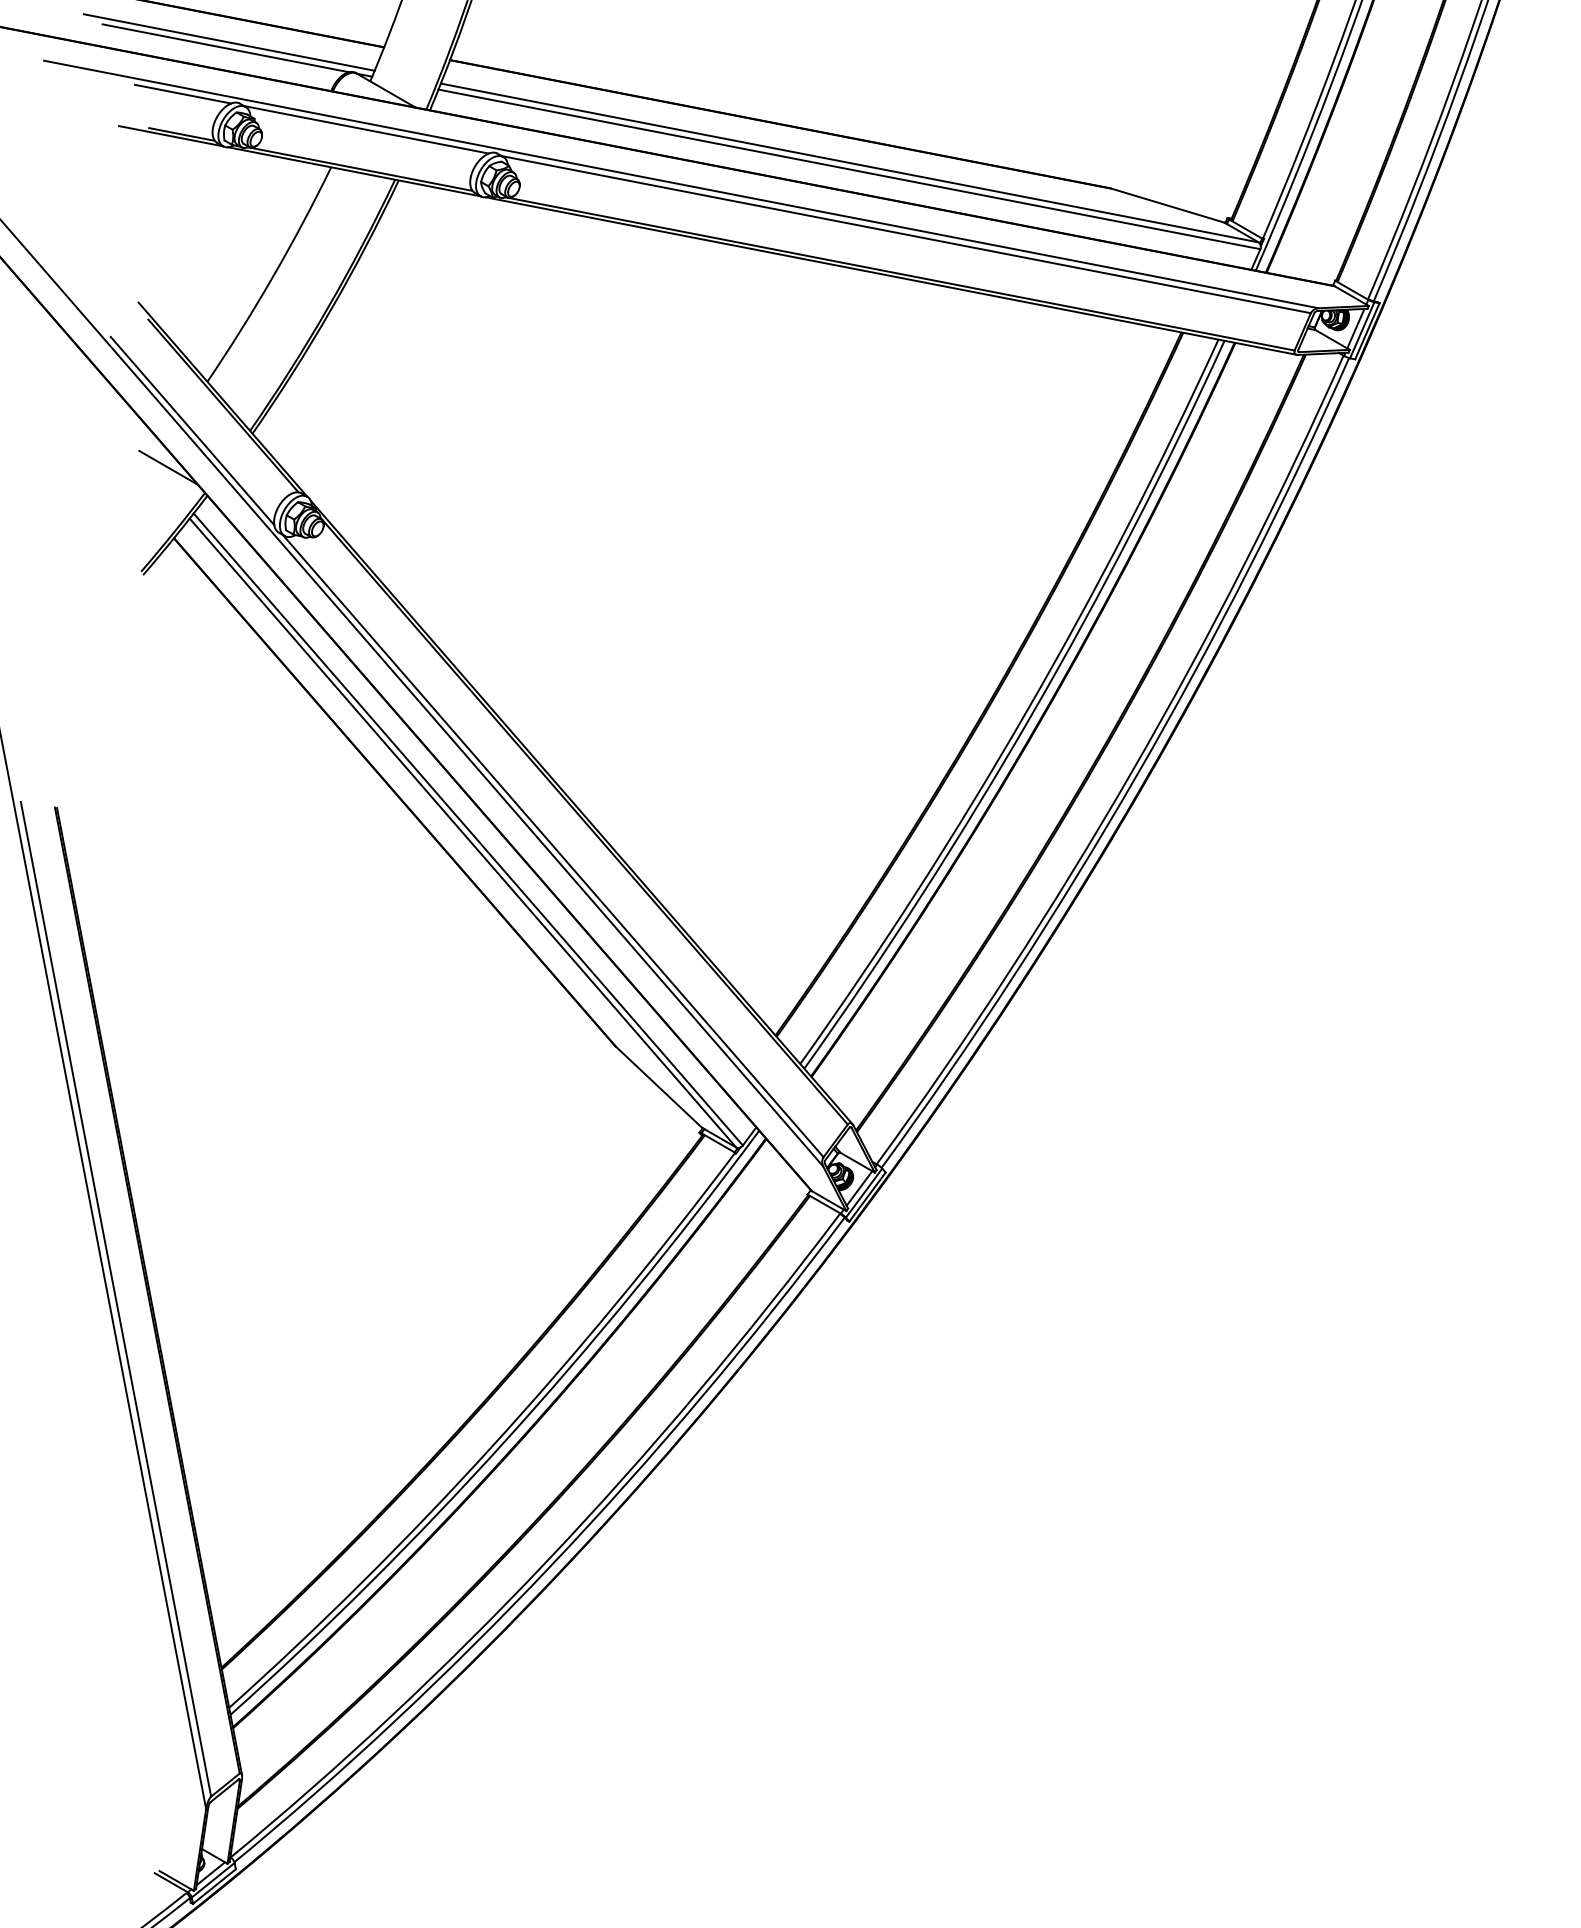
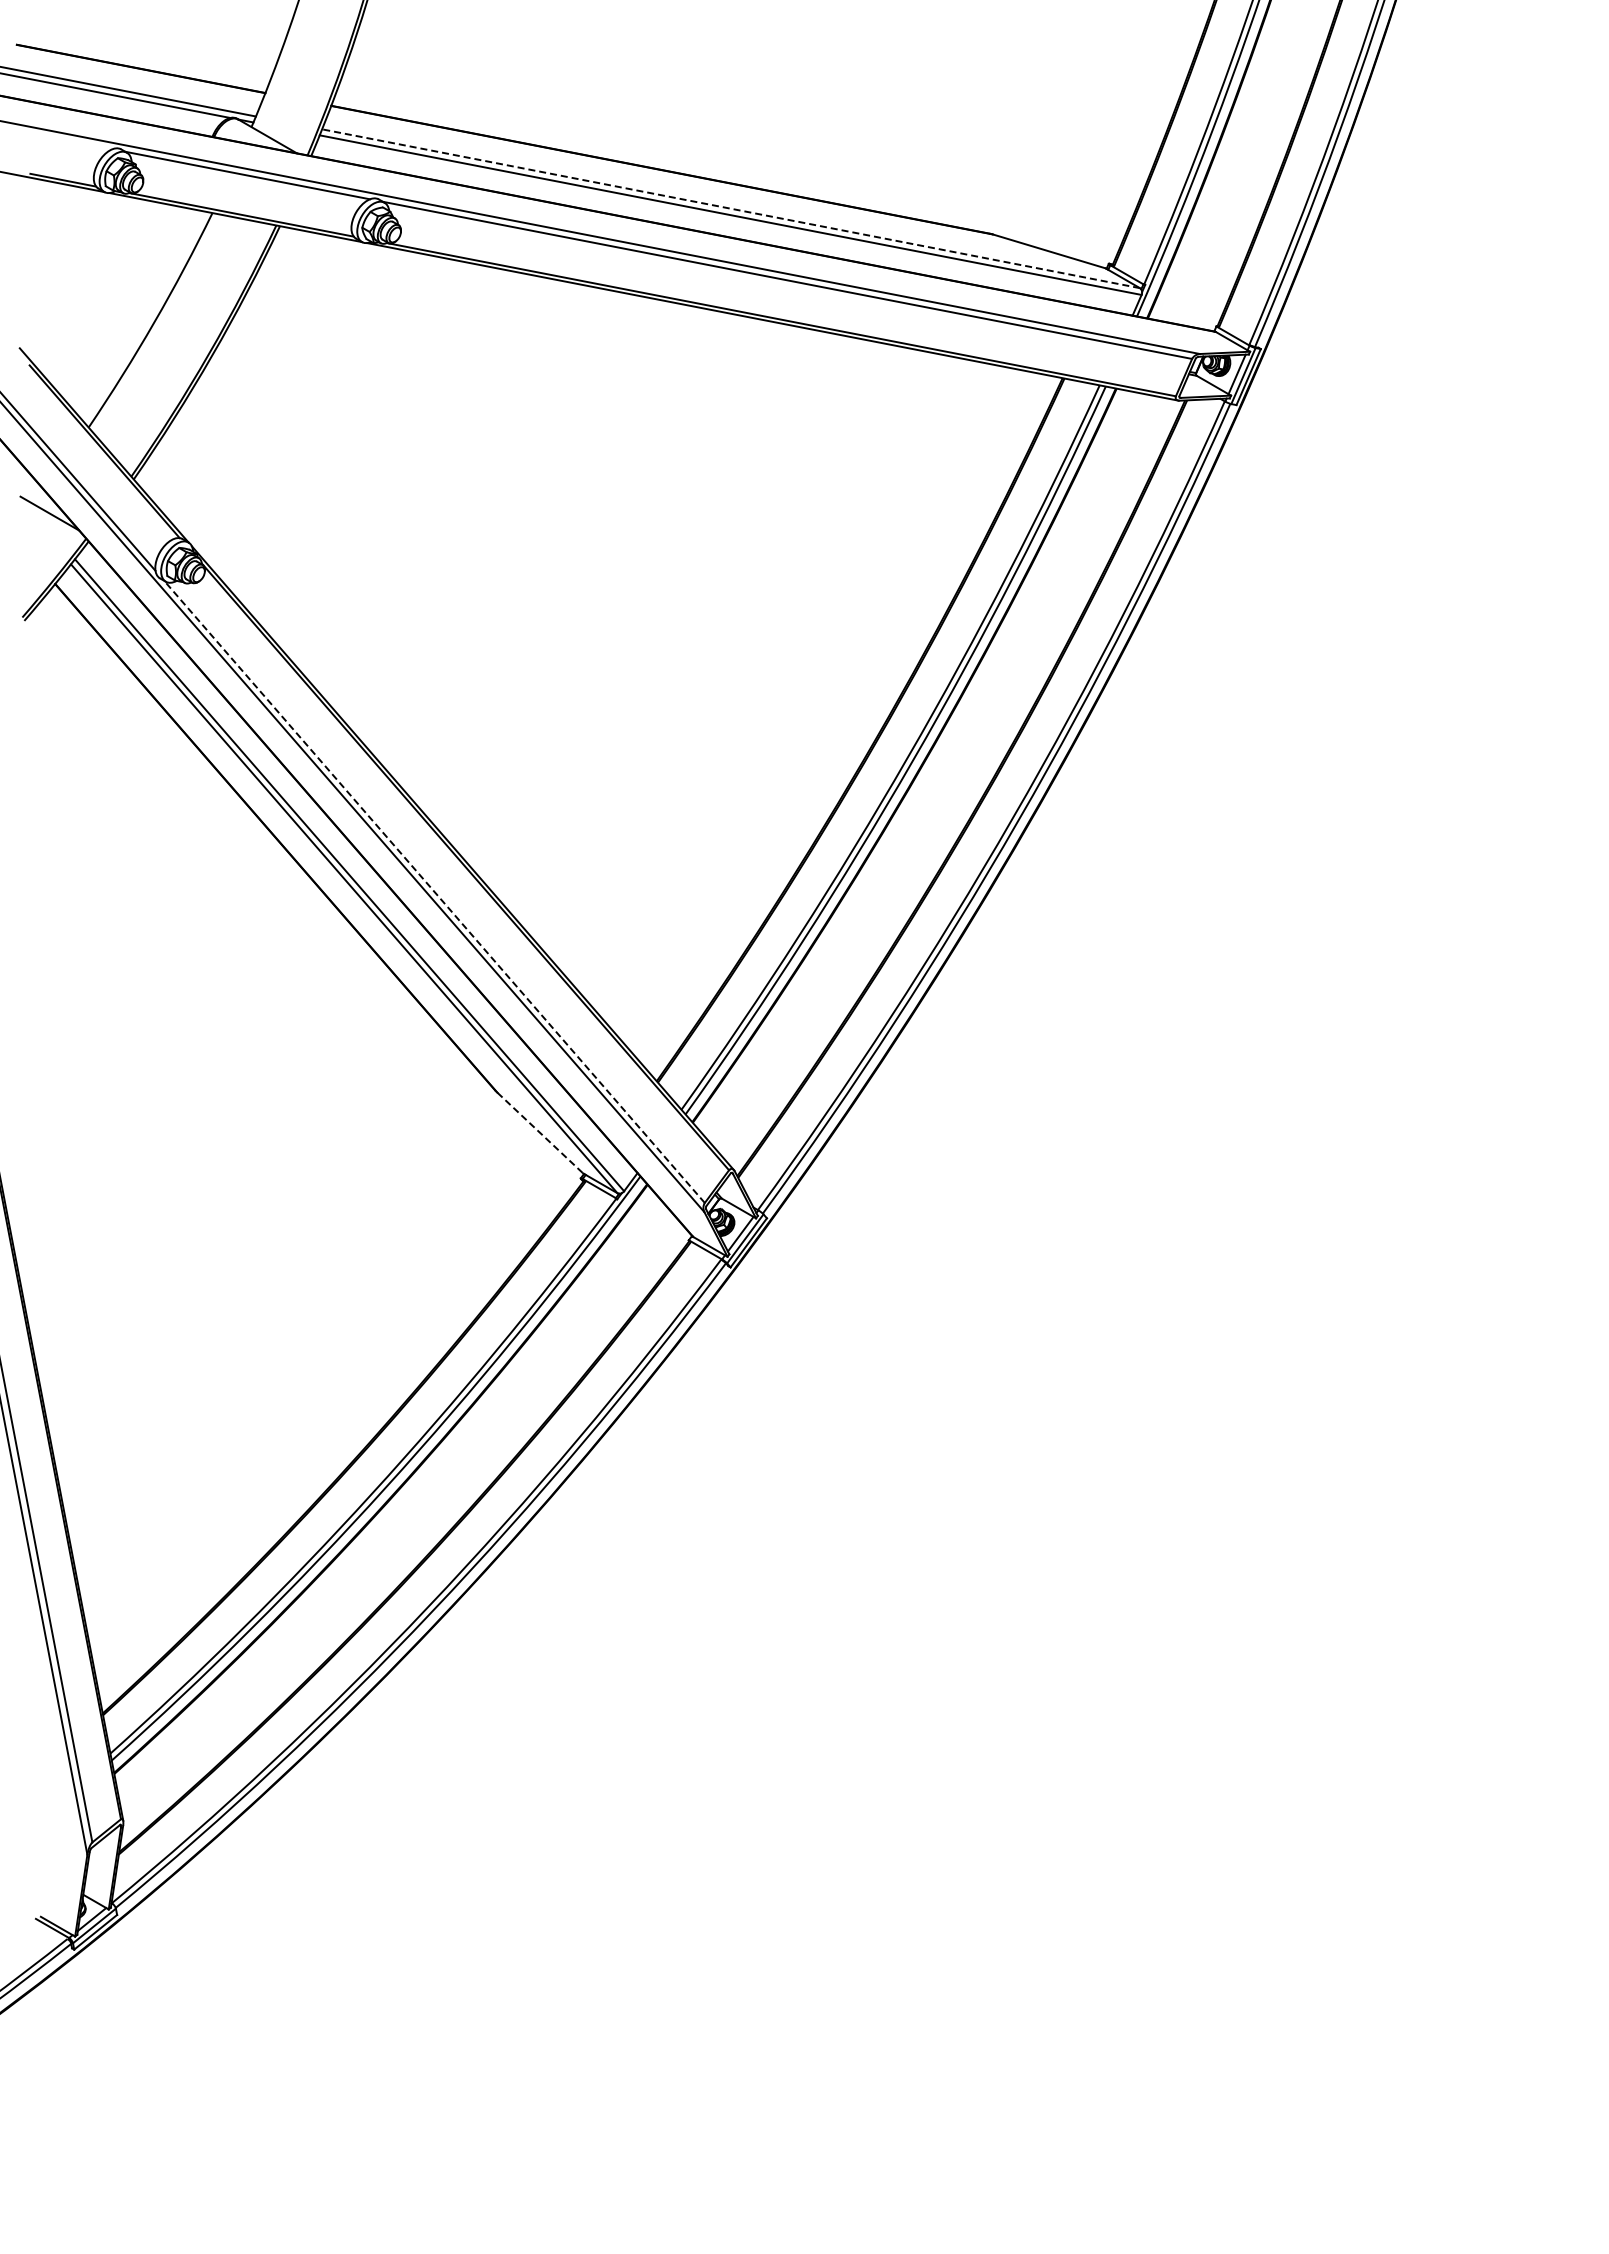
line: (183, 93) -> (64, 139), removed
line: (850, 162) -> (731, 208), solid -> dashed
line: (553, 845) -> (434, 891), solid -> dashed
line: (659, 1087) -> (540, 1133), solid -> dashed

